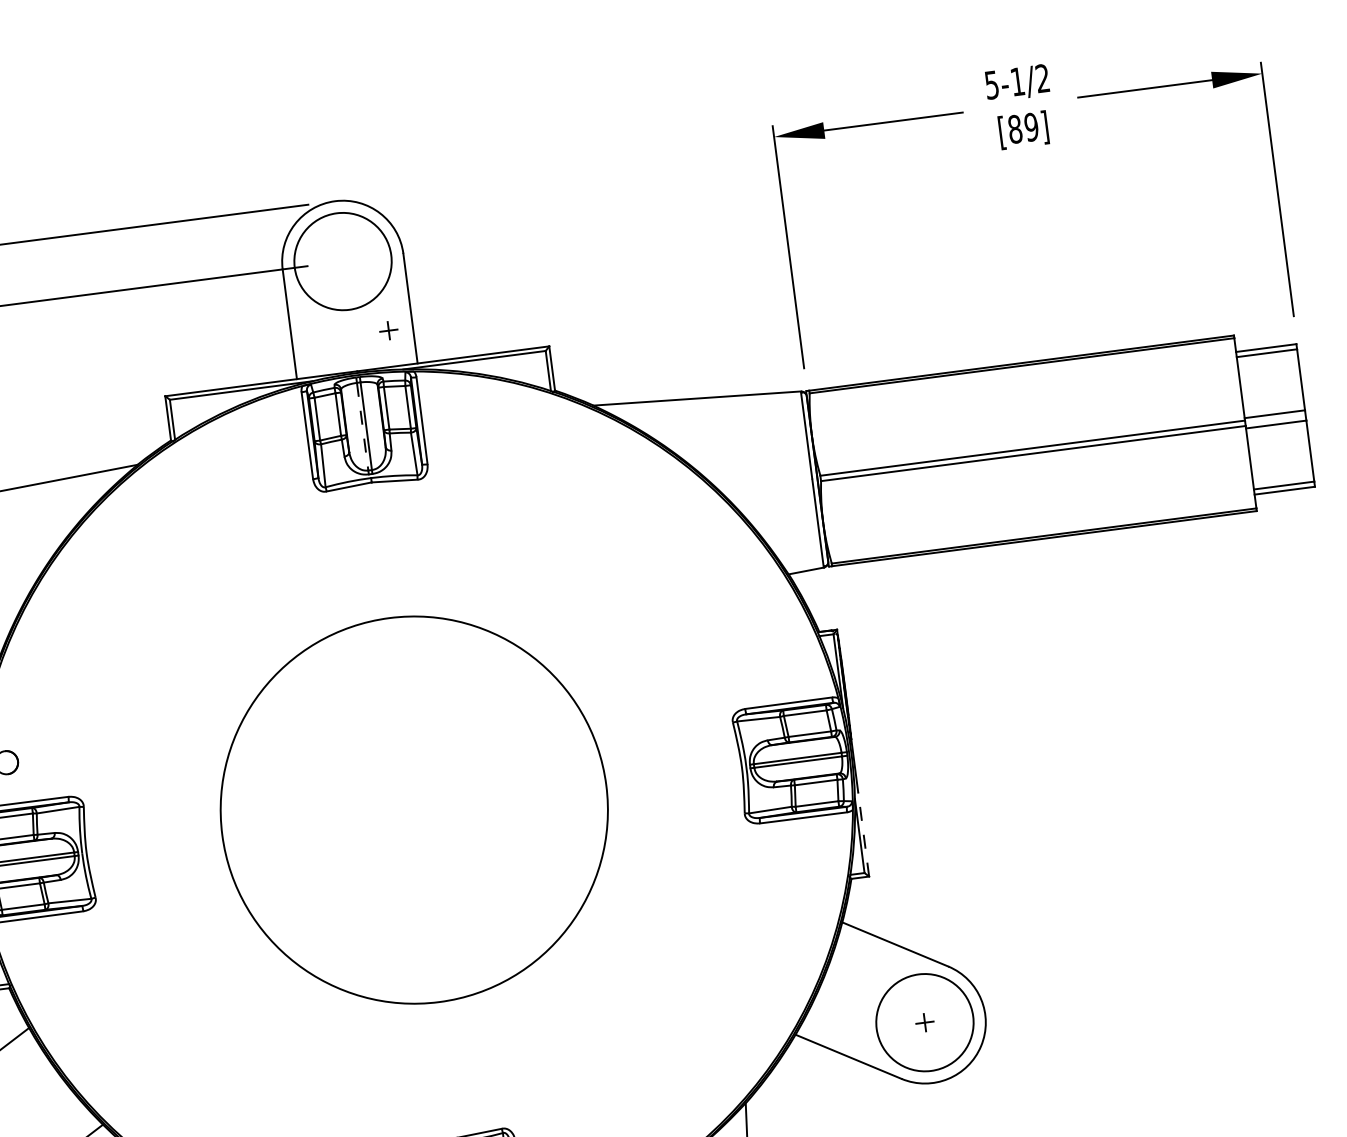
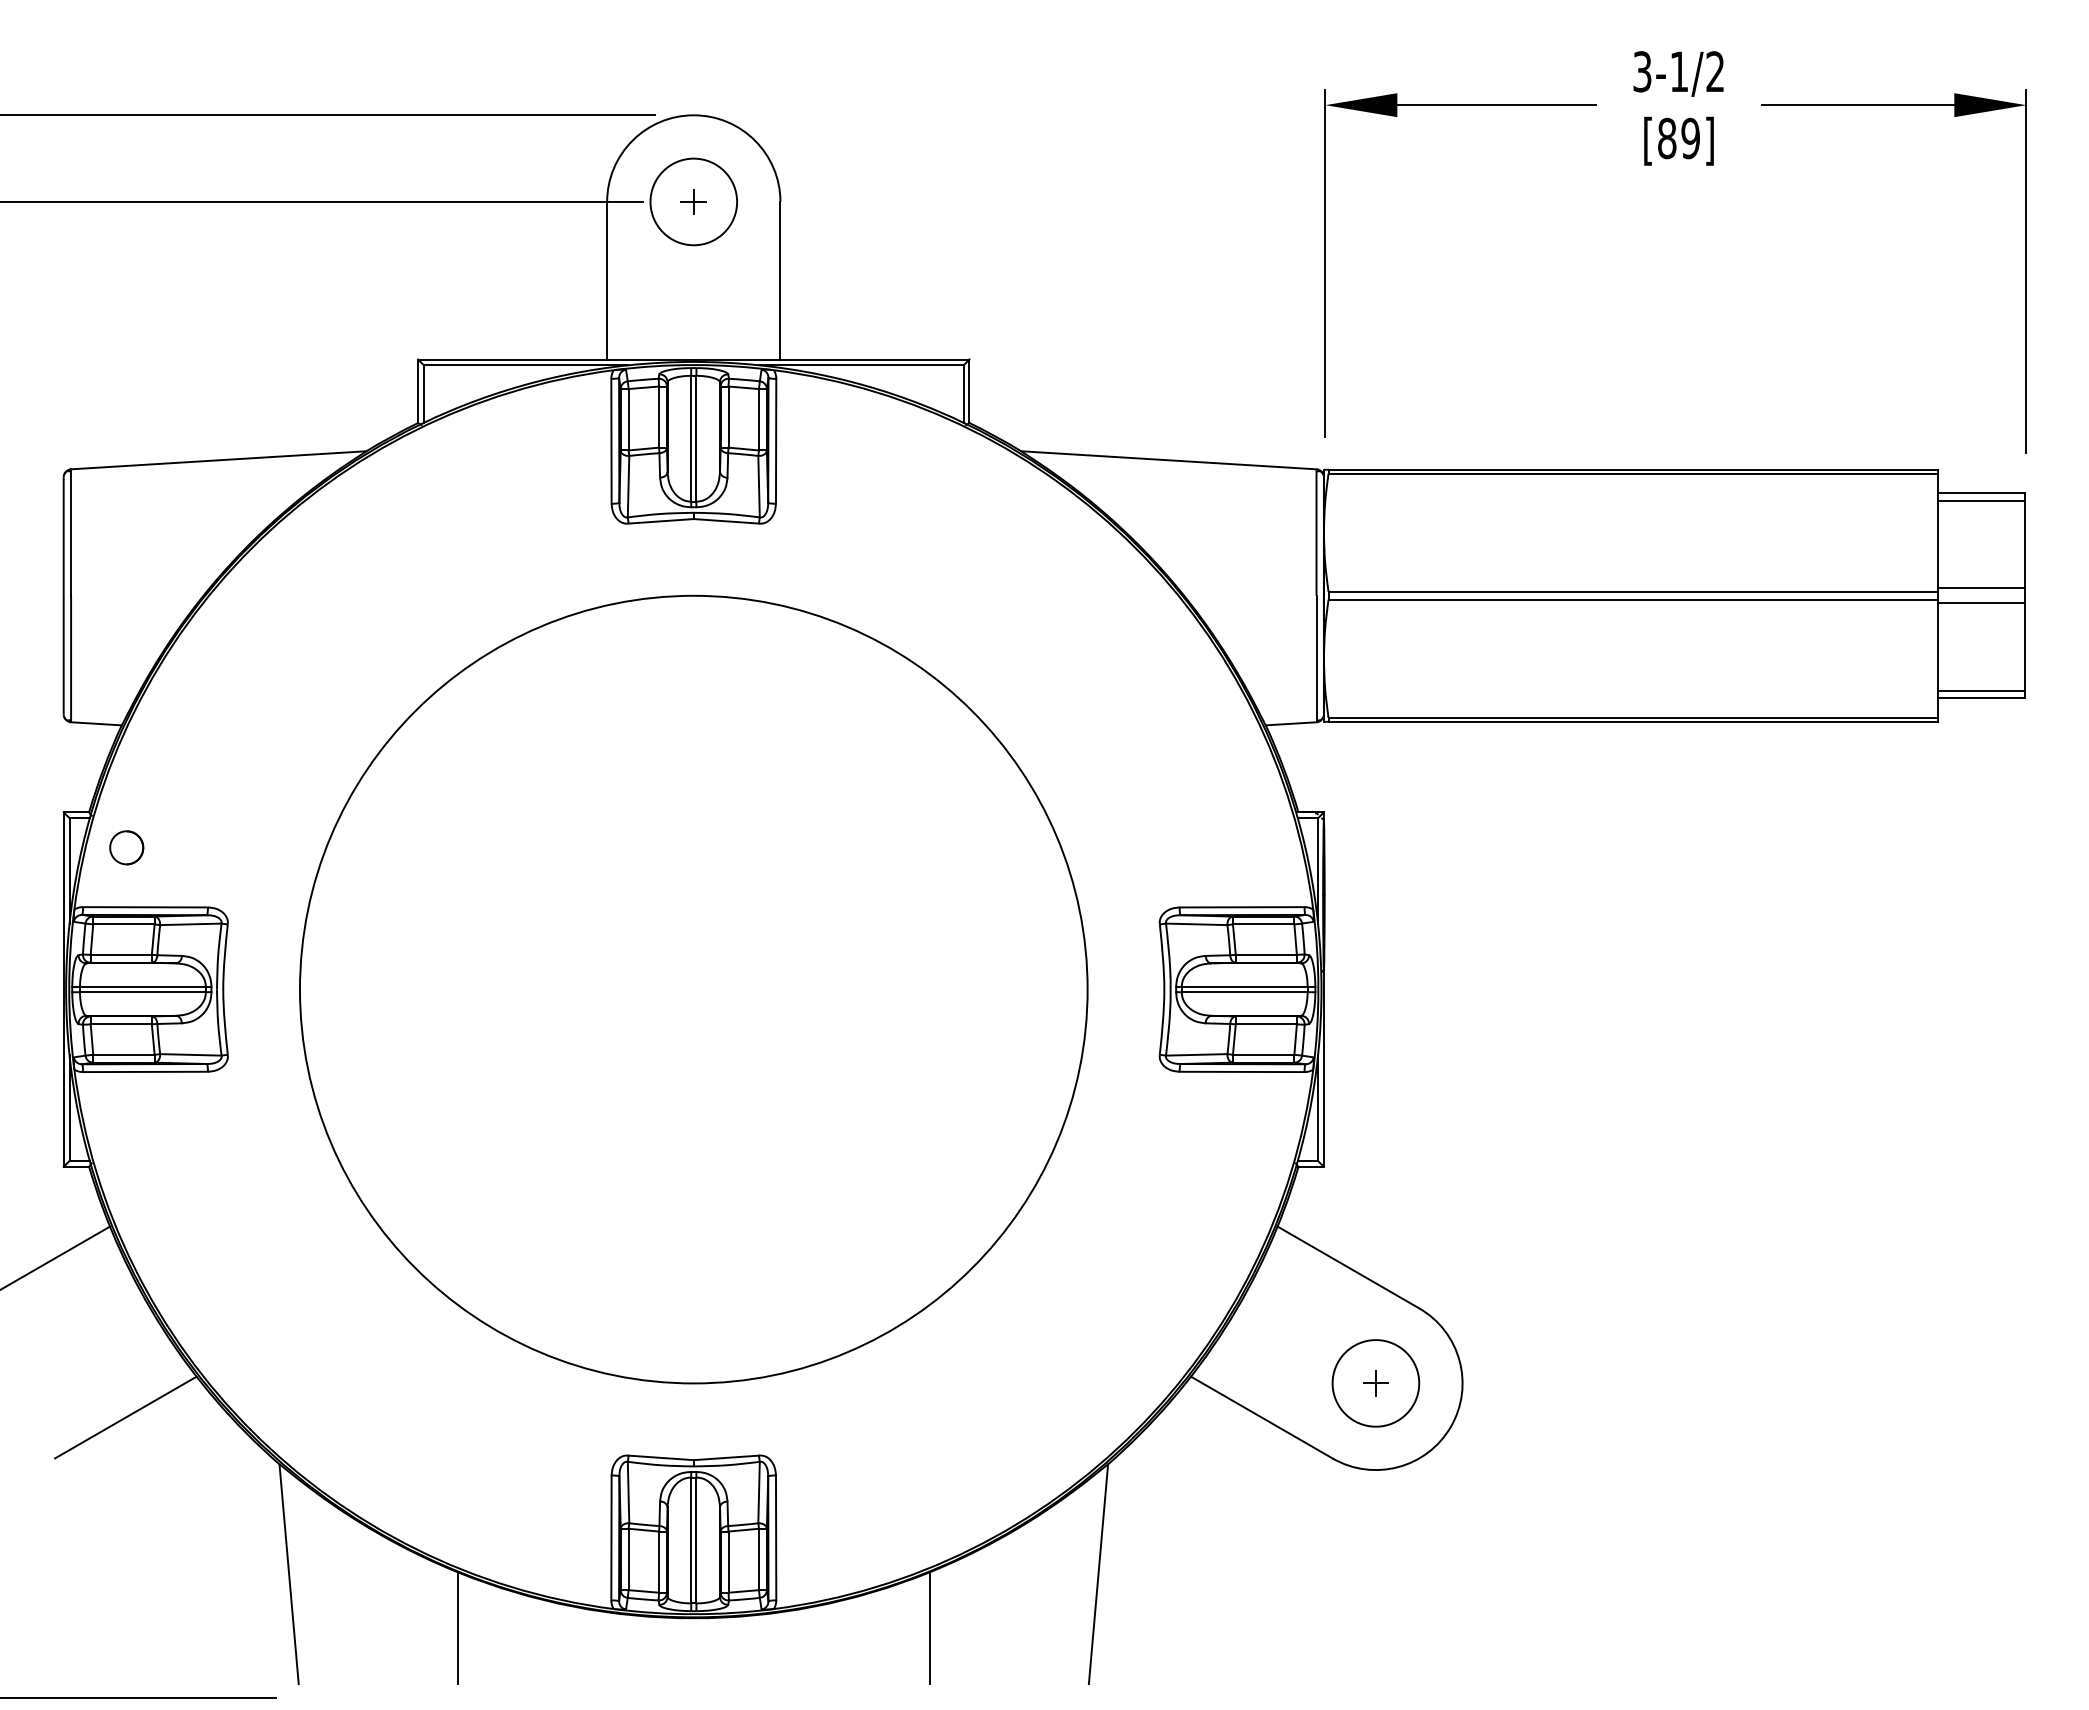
text: (991, 84) -> (1642, 71), 5-1/2 -> 3-1/2
circle: (342, 261) -> (693, 201), size x0.62
part: (388, 330) -> (693, 201), moved
line: (362, 426) -> (691, 438), dashed -> solid
circle: (414, 810) -> (693, 989), size x1.43
line: (863, 834) -> (1323, 1106), dashed -> solid
circle: (924, 1022) -> (1375, 1383), size x0.62

